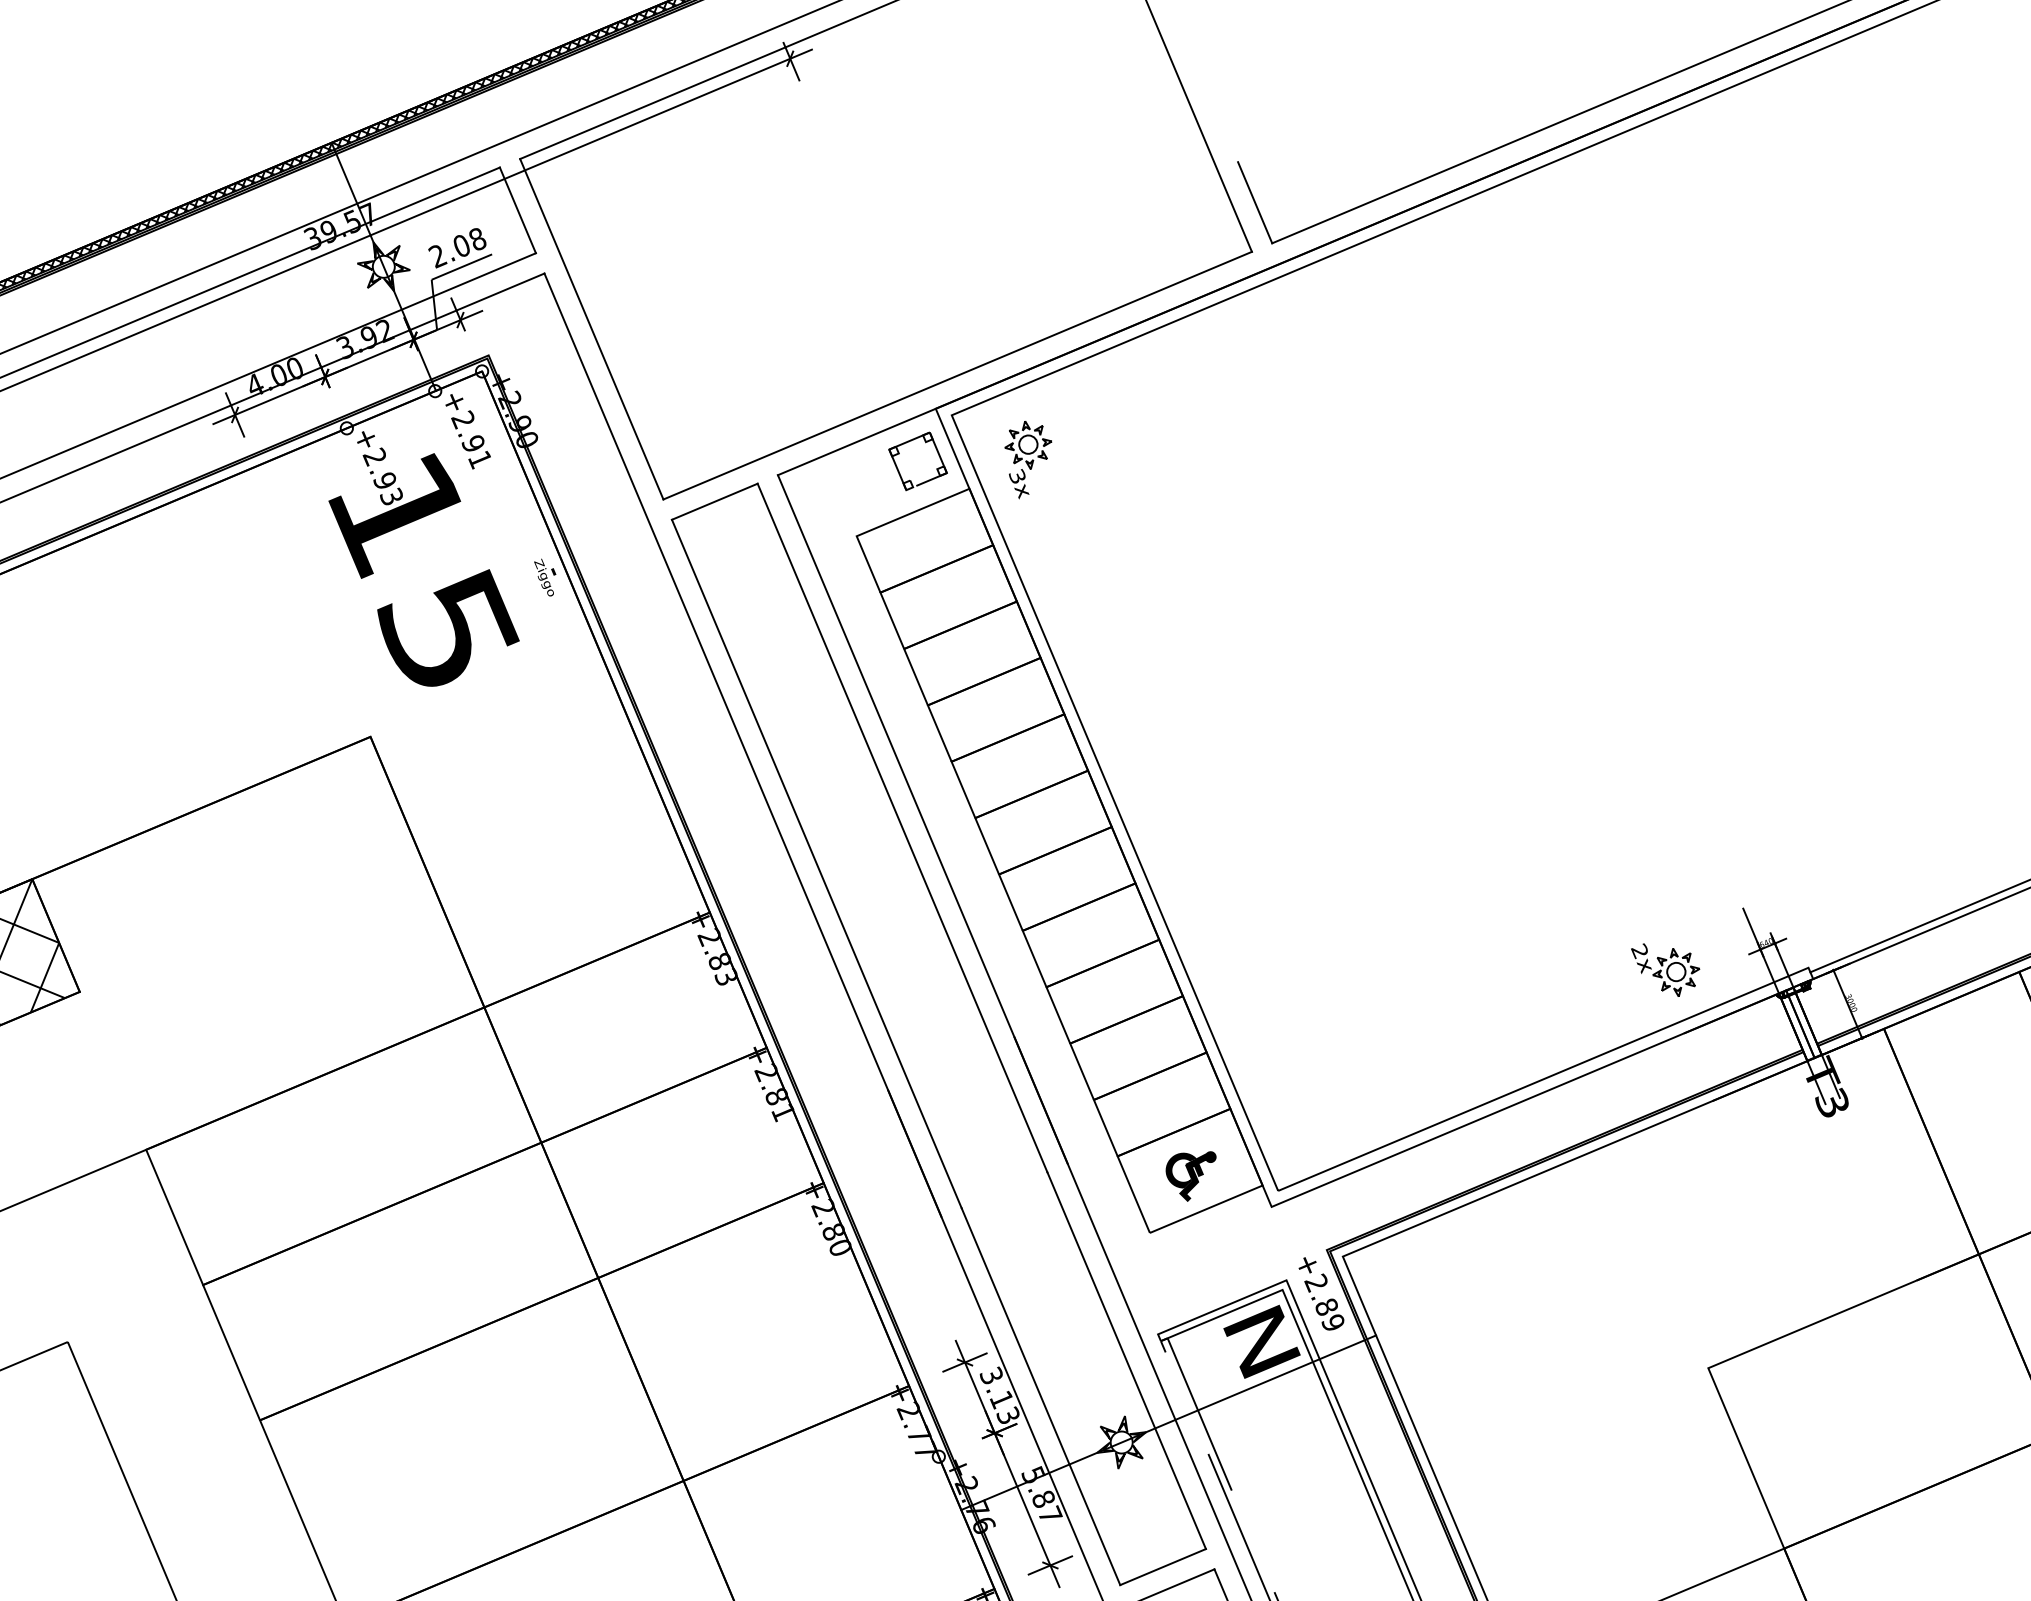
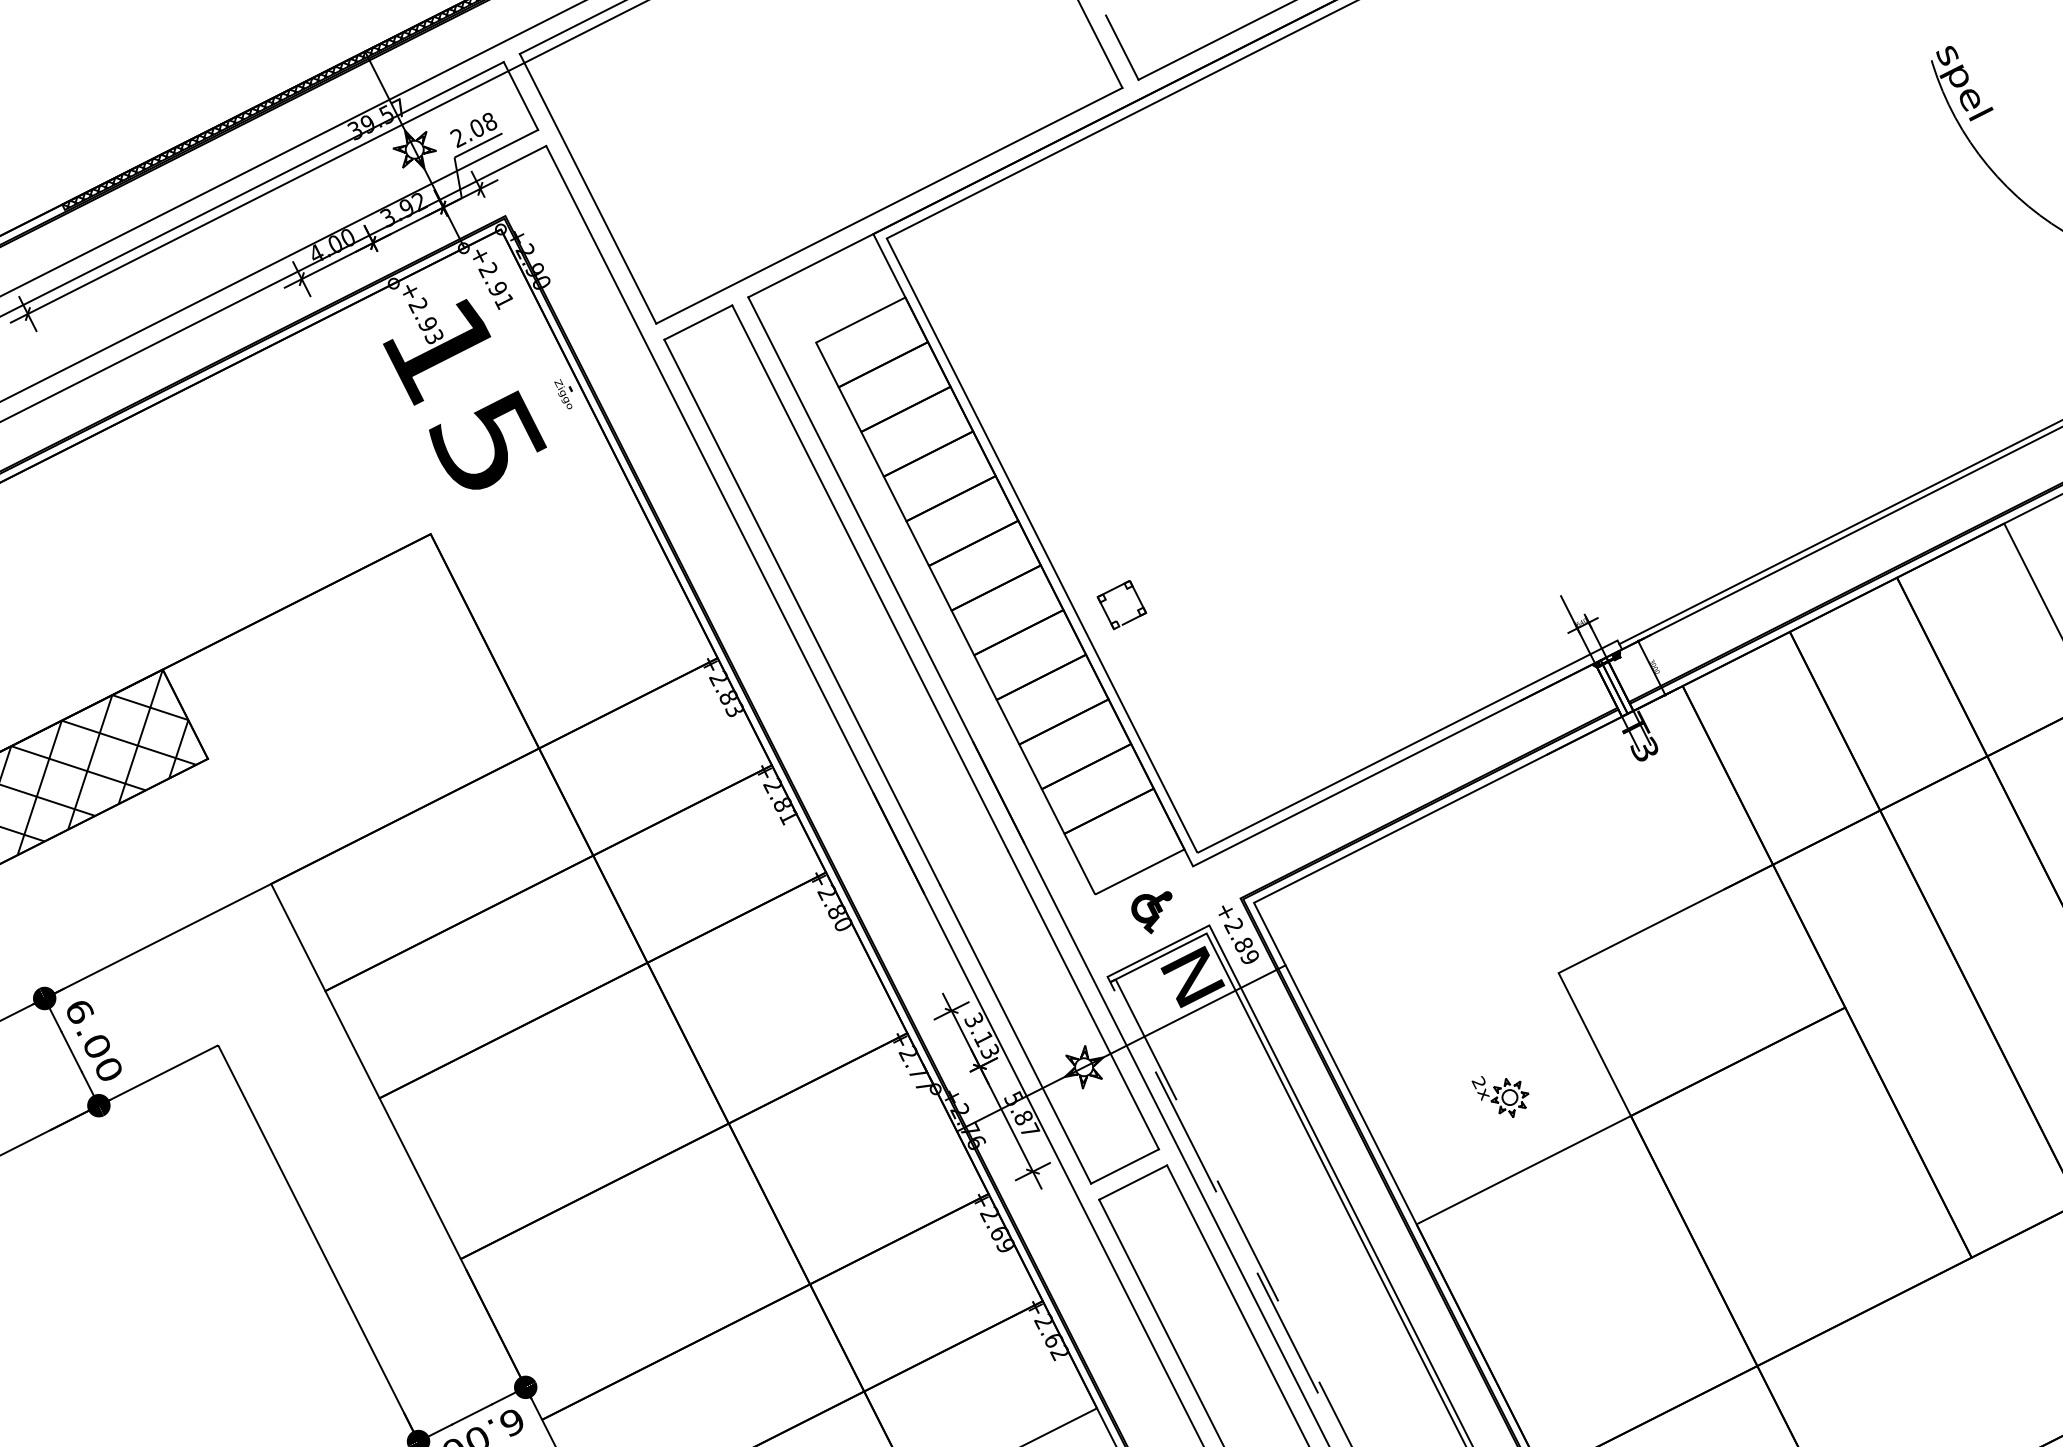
part: (899, 454) -> (1106, 600), moved
part: (1026, 459) -> (950, 270), removed
part: (1664, 969) -> (1500, 1096), moved
part: (1189, 1175) -> (1151, 912), moved

